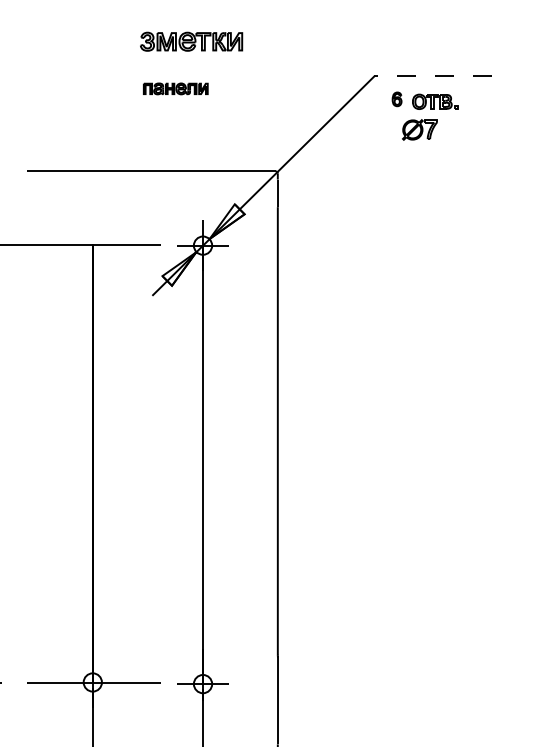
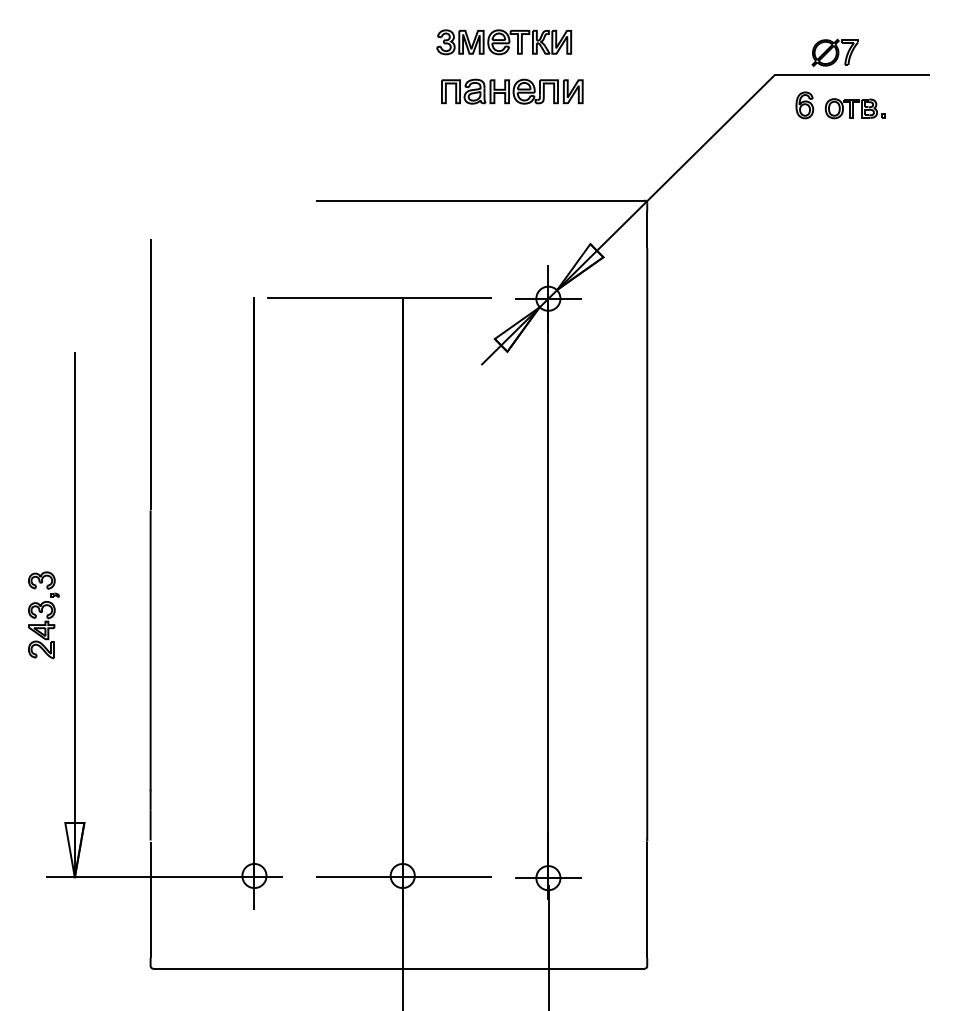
part: (191, 41) -> (504, 42), moved
line: (433, 75) -> (852, 74), dashed -> solid
part: (175, 88) -> (512, 91), size x1.67
part: (396, 99) -> (804, 105), size x1.43
part: (419, 129) -> (834, 52), moved

